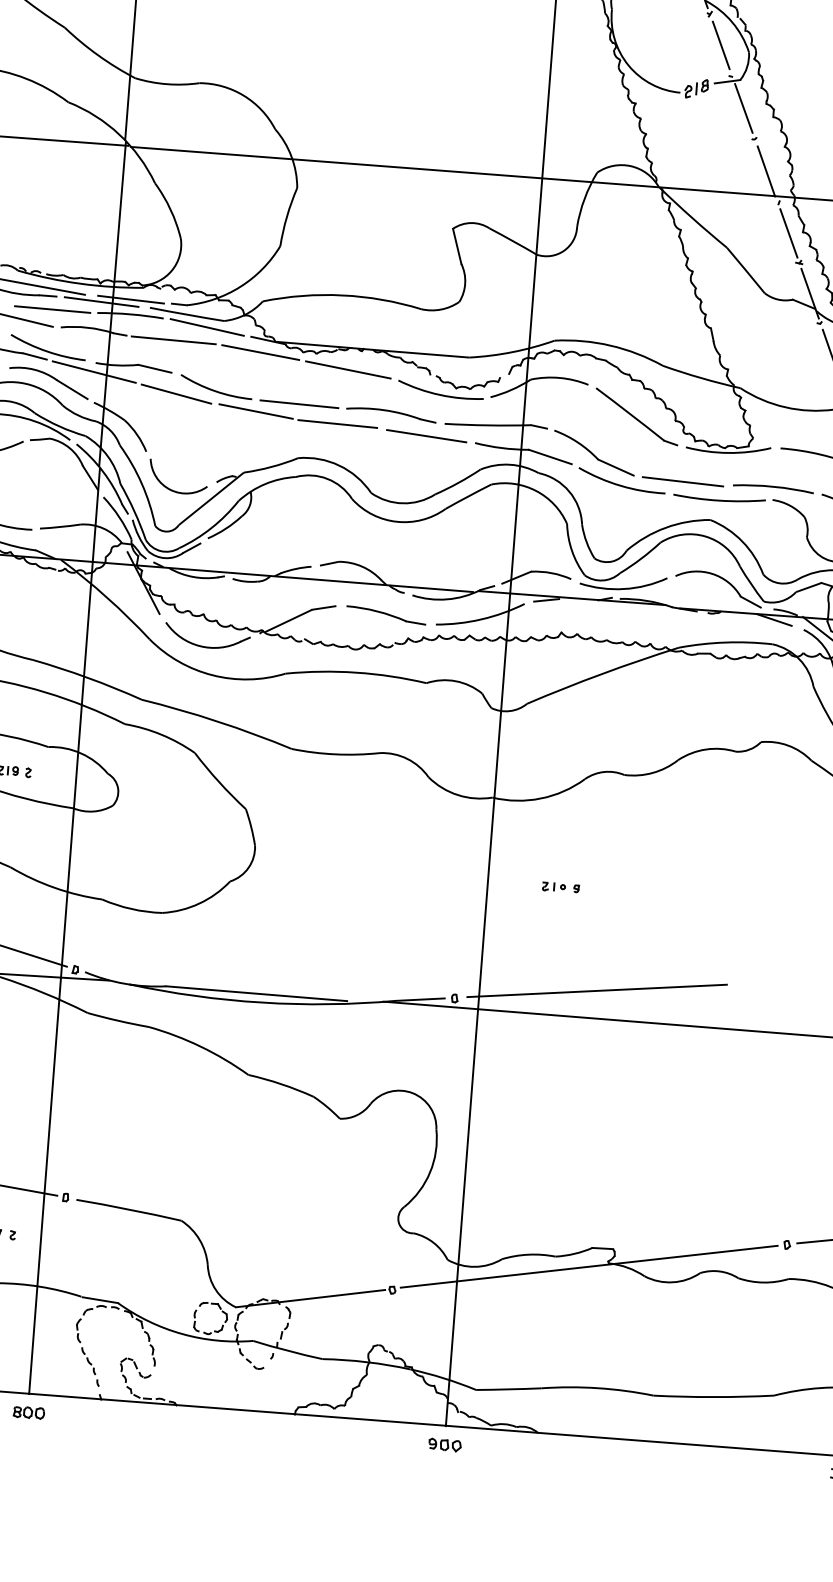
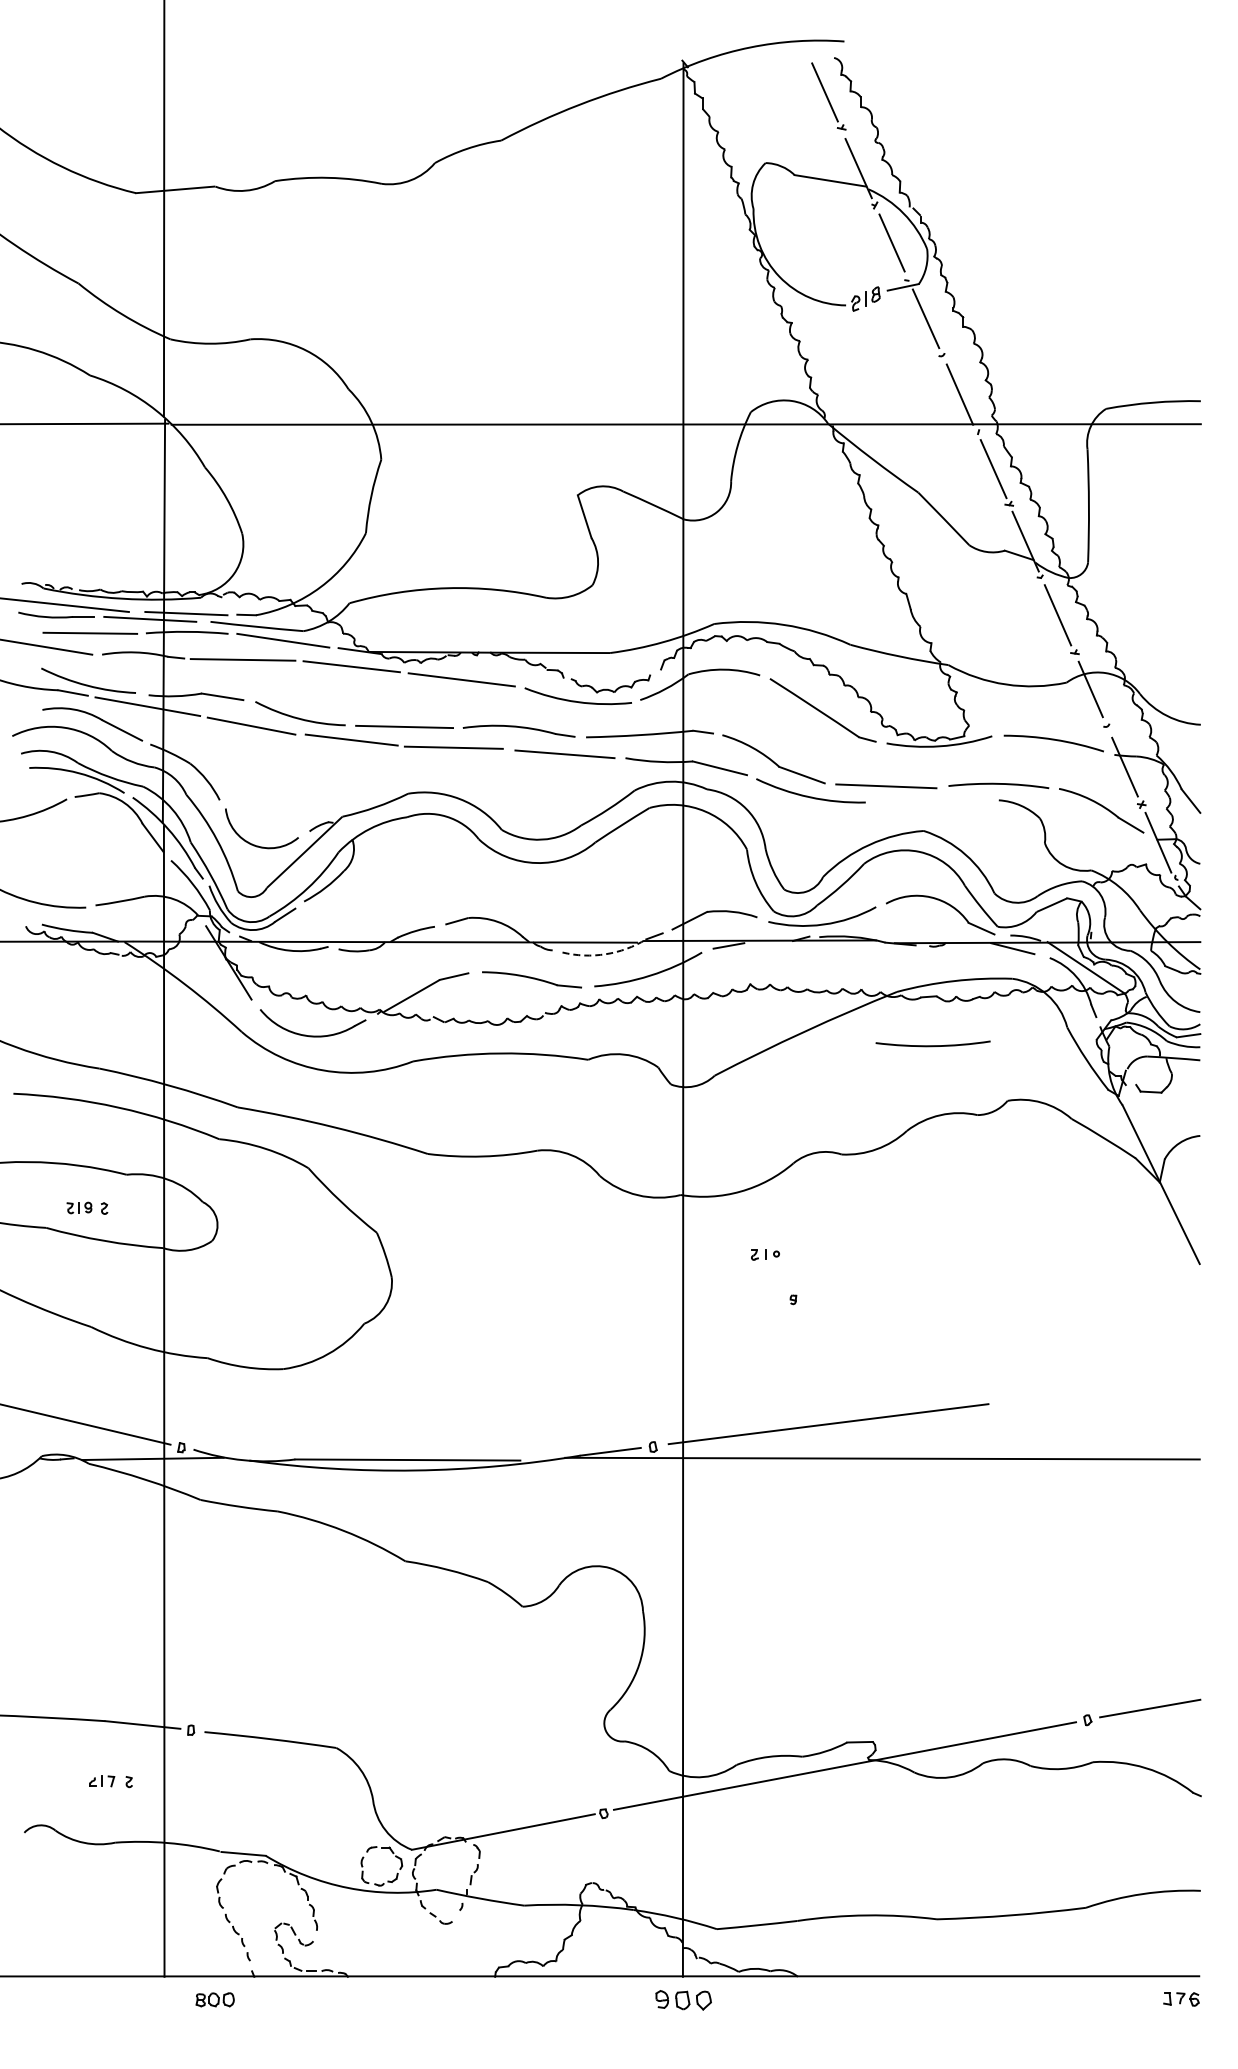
arc: (718, 500) -> (932, 1045), moved
arc: (446, 599) -> (605, 954), solid -> dashed
part: (554, 886) -> (765, 1254), moved
part: (28, 1412) -> (214, 1999), moved
part: (444, 1445) -> (683, 2000), size x1.4

